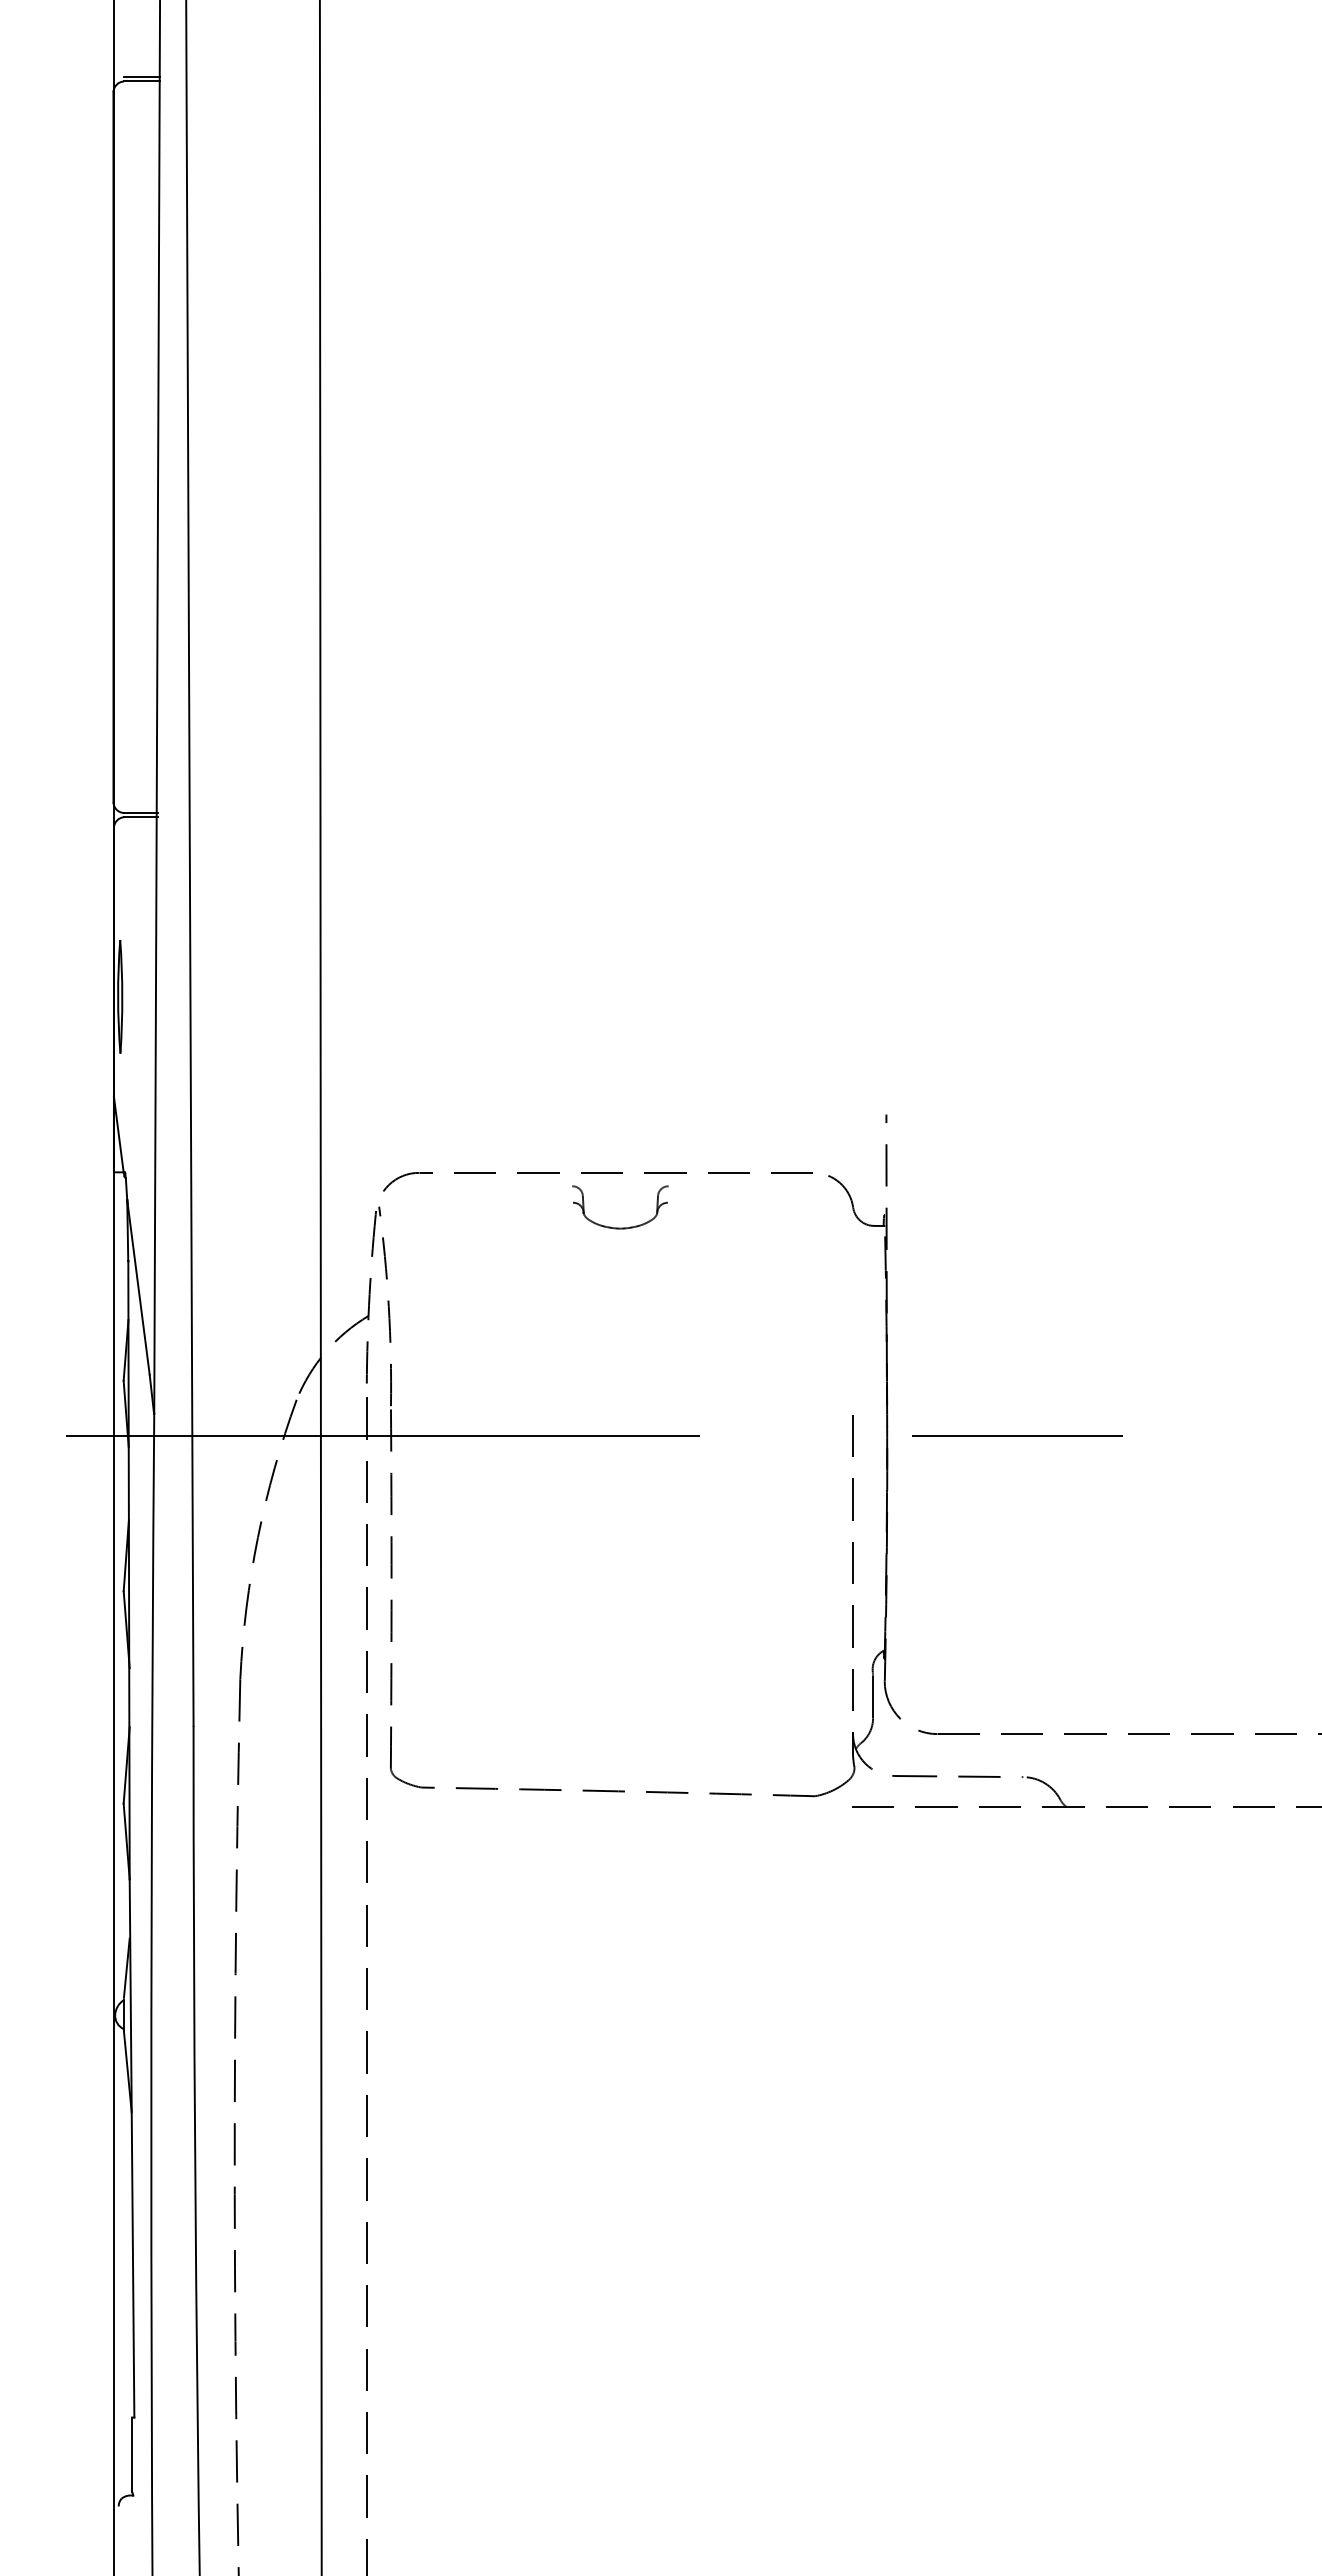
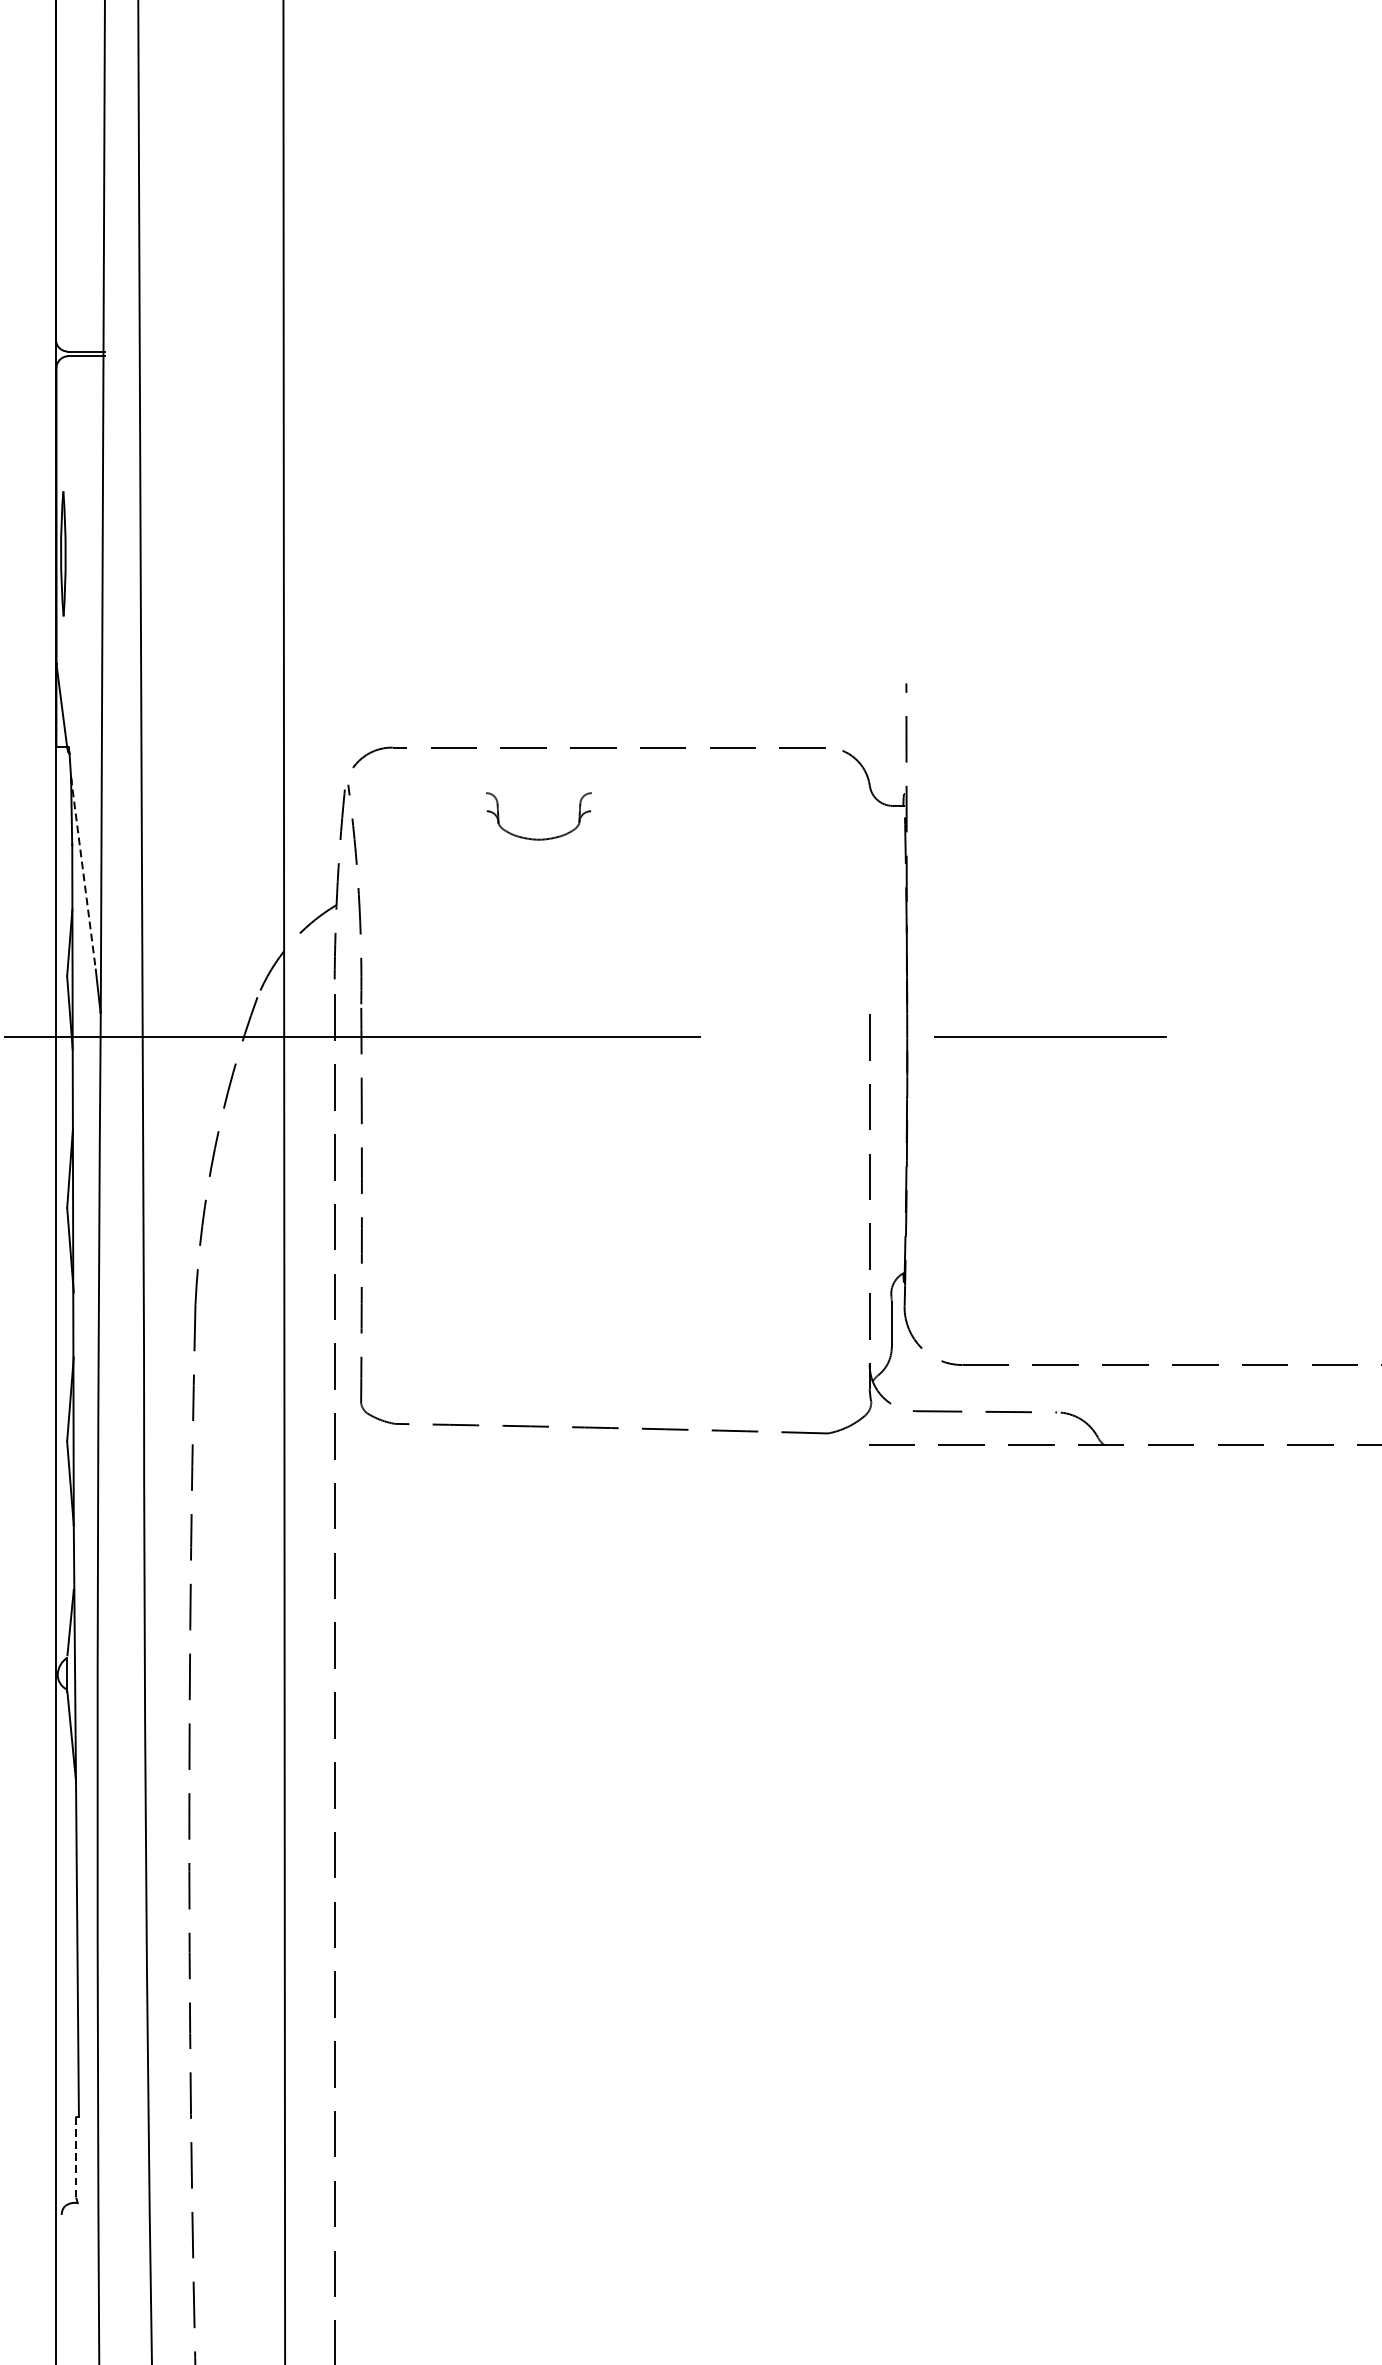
part: (620, 1227) -> (538, 838), moved
line: (138, 1287) -> (83, 873), solid -> dashed
line: (132, 2454) -> (76, 2157), solid -> dashed

